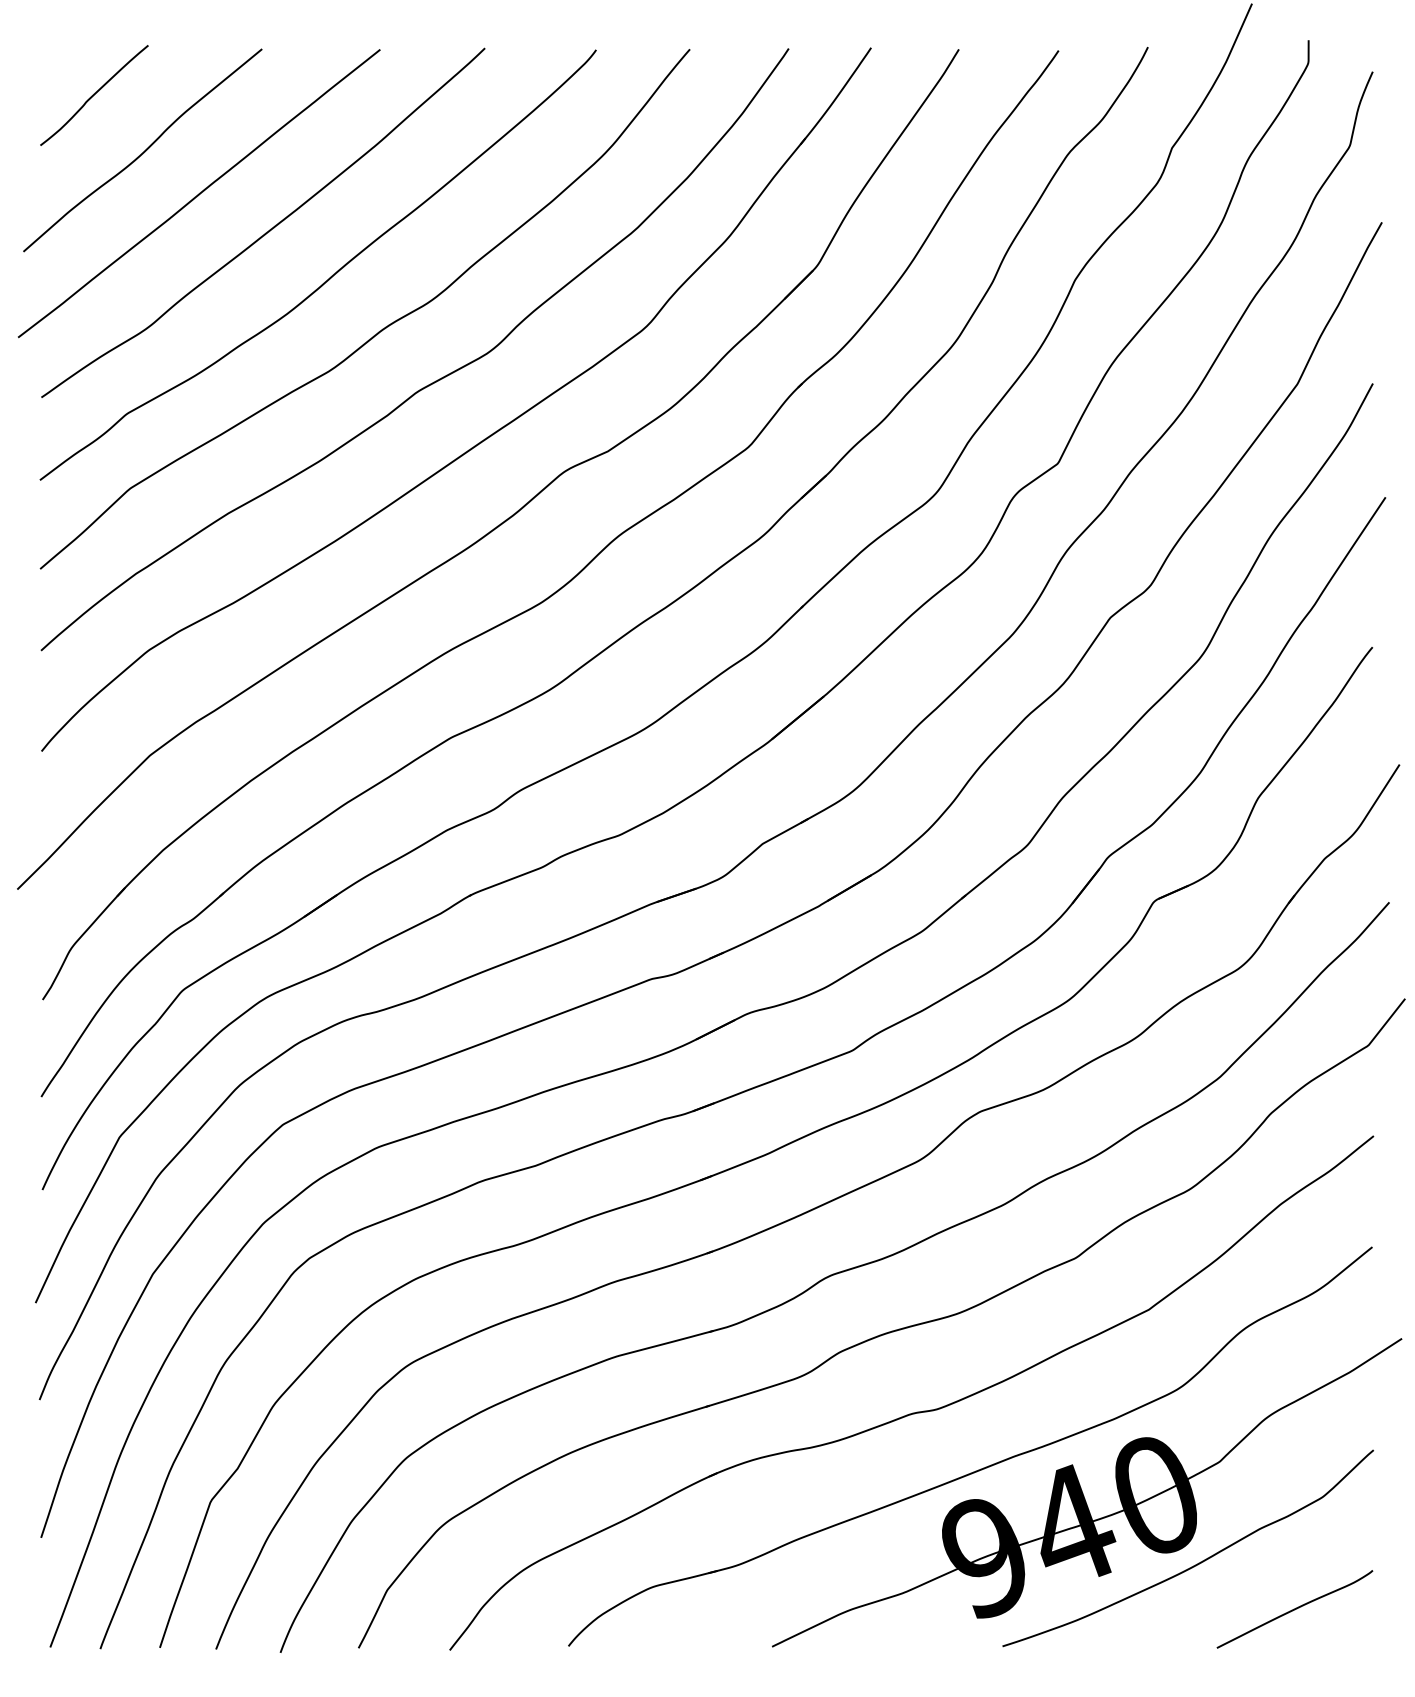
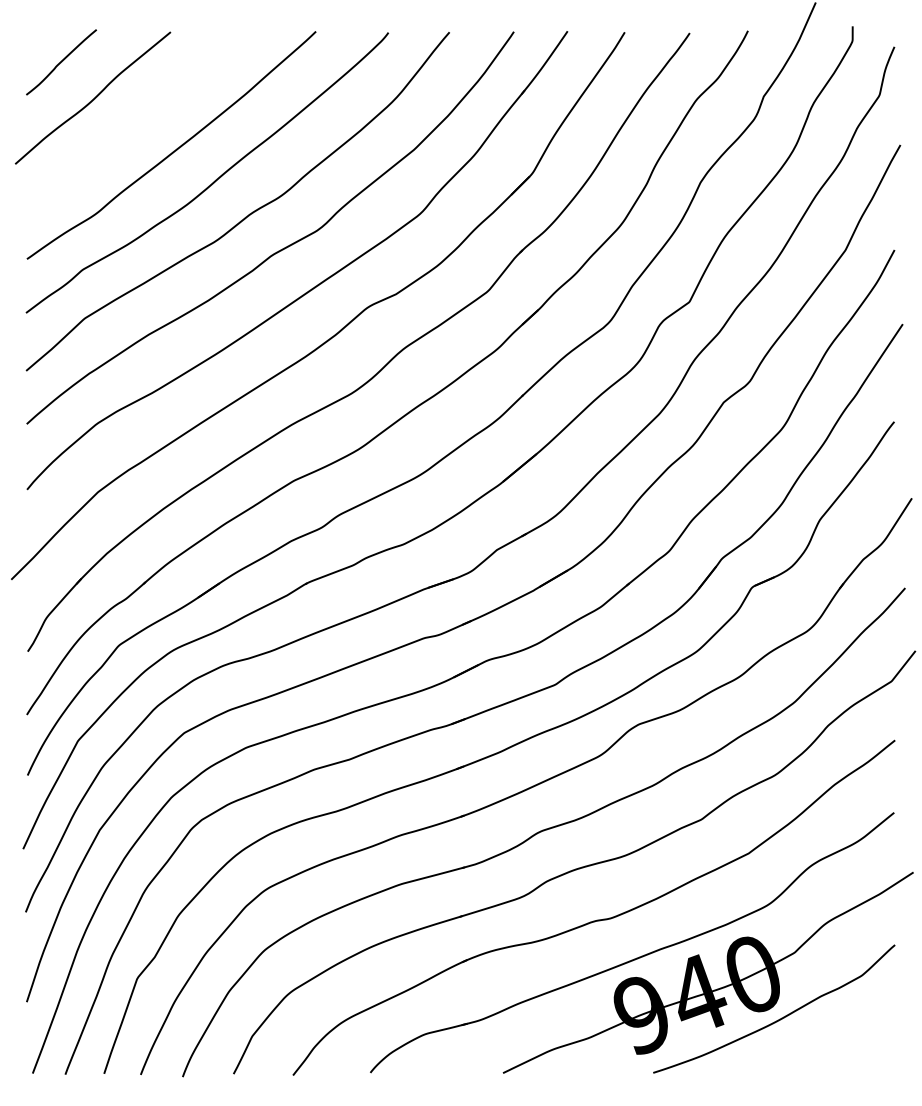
curve: (198, 193) -> (129, 126), removed
curve: (1294, 1608) -> (843, 1048), removed

